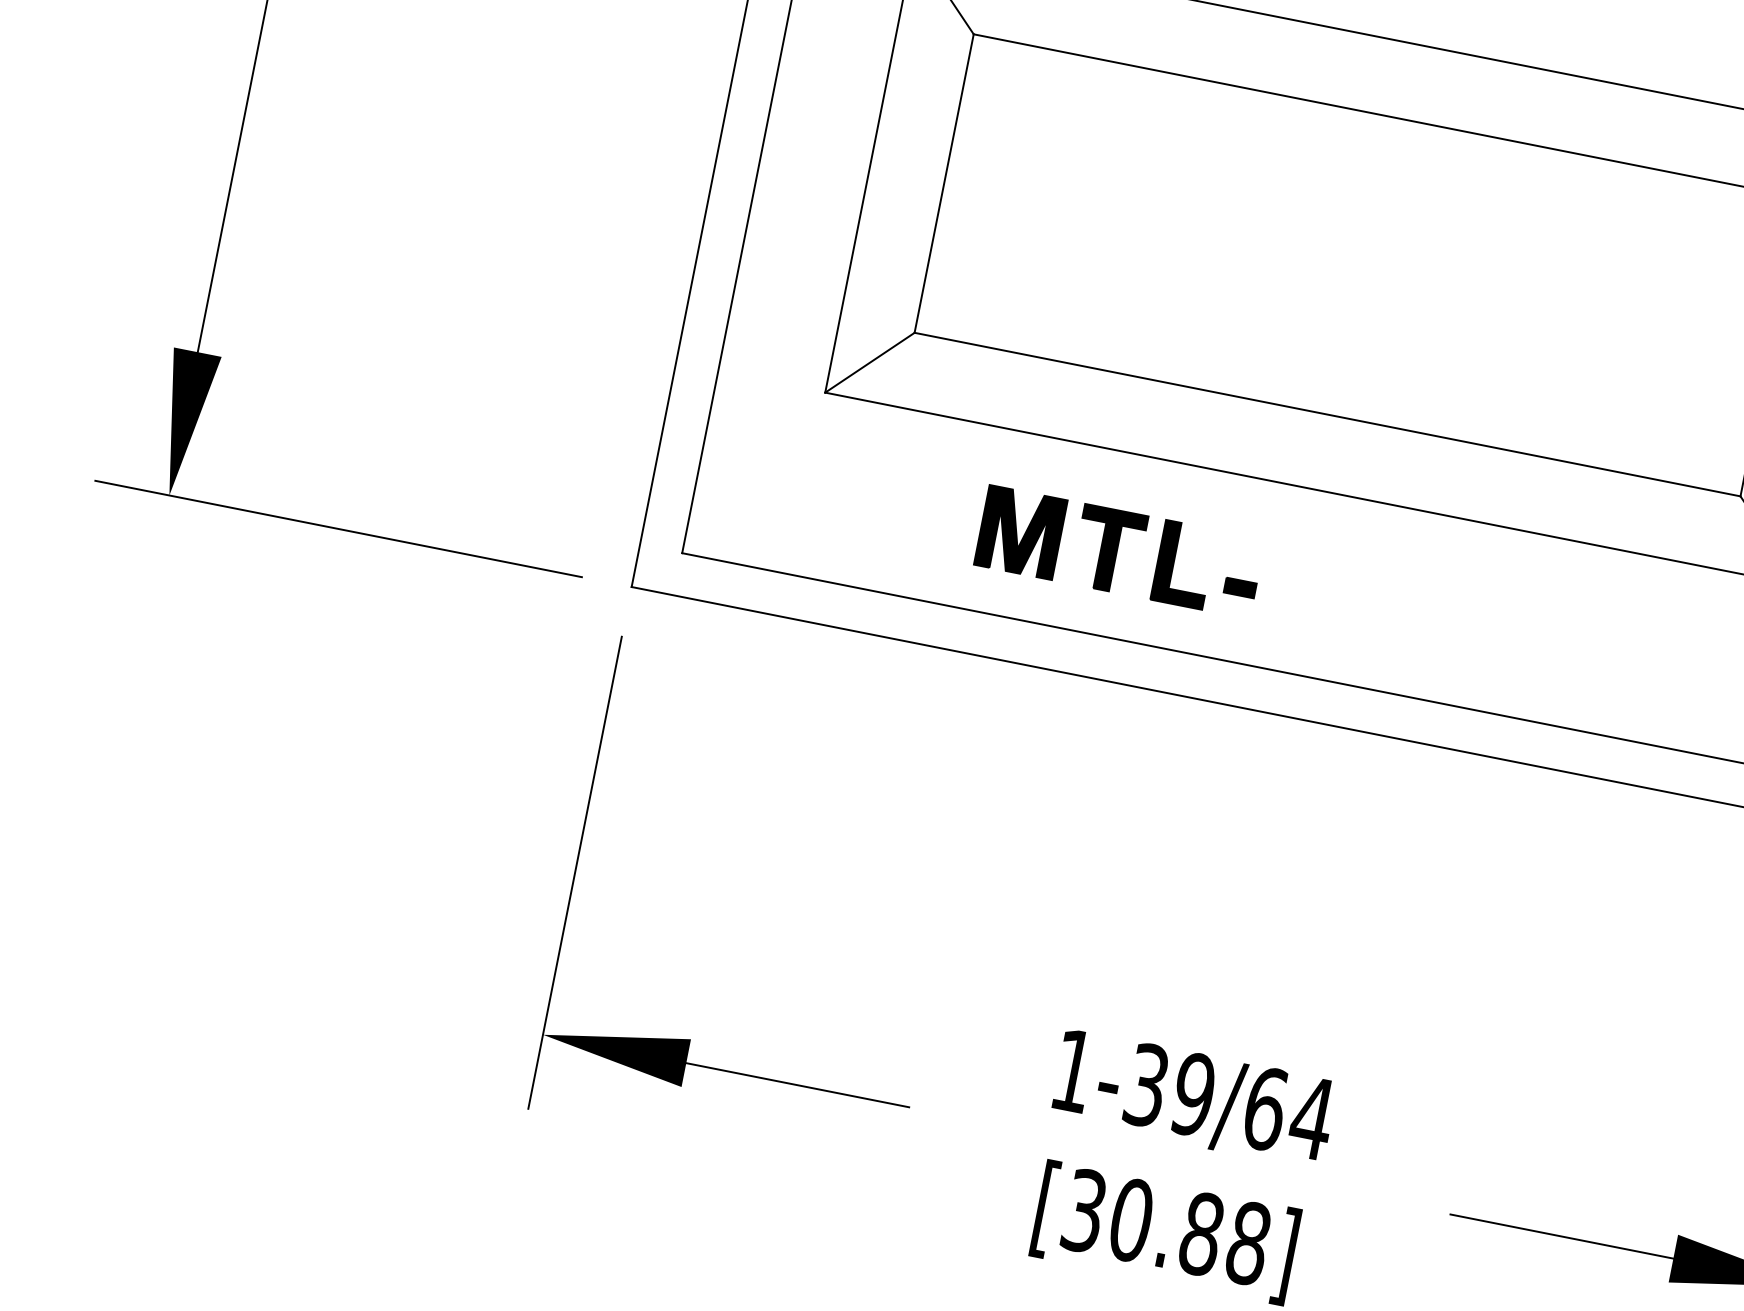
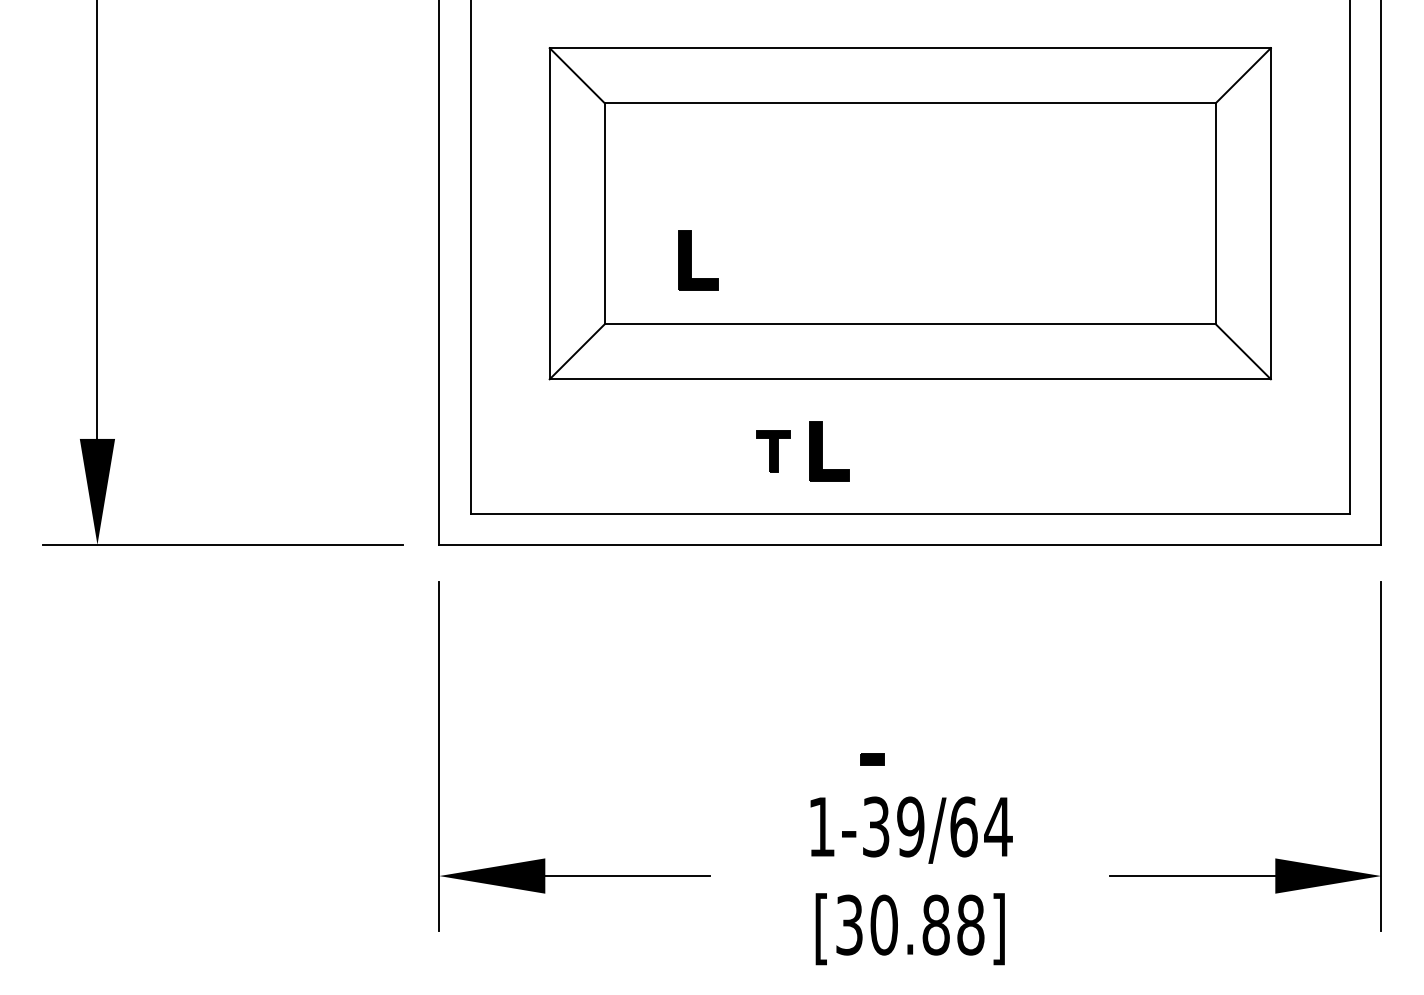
part: (1048, 269) -> (691, 260), added
part: (1020, 532) -> (708, 451), removed
part: (1108, 550) -> (773, 451), size x0.7
part: (1240, 587) -> (872, 759), moved

